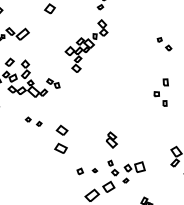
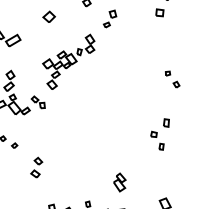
part: (86, 45) -> (68, 60), moved
part: (61, 139) -> (36, 167), size x0.62
part: (111, 139) -> (119, 181), moved

